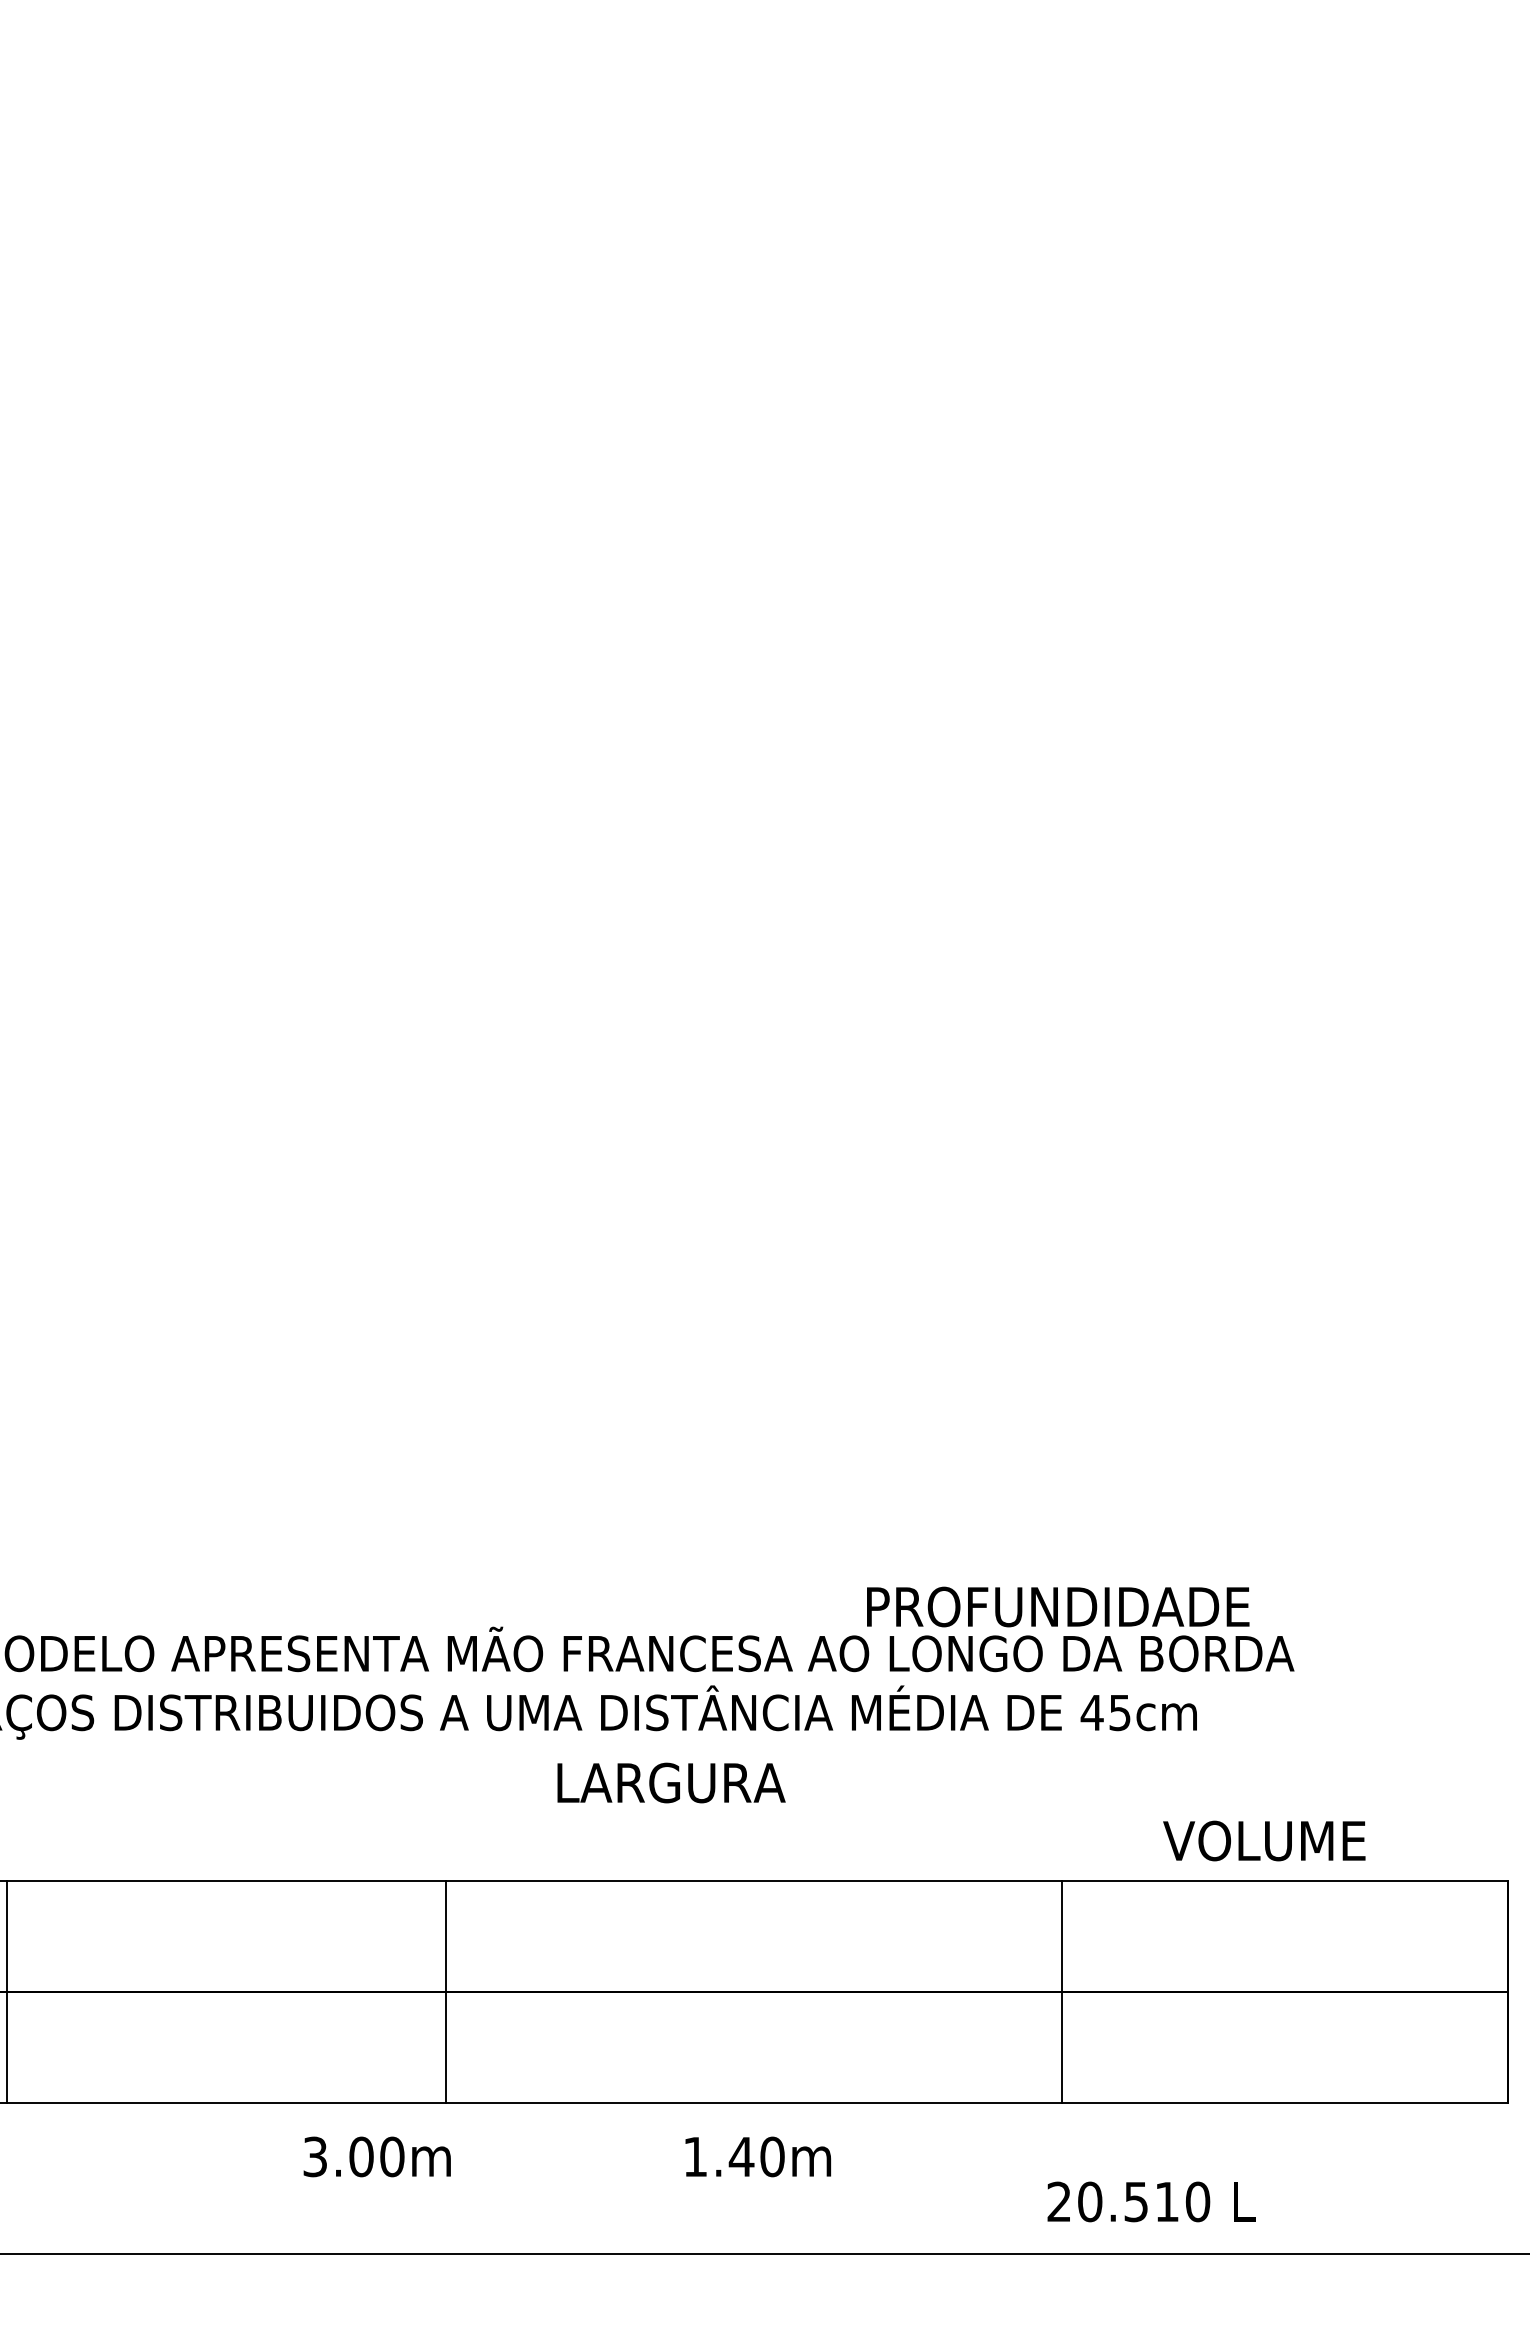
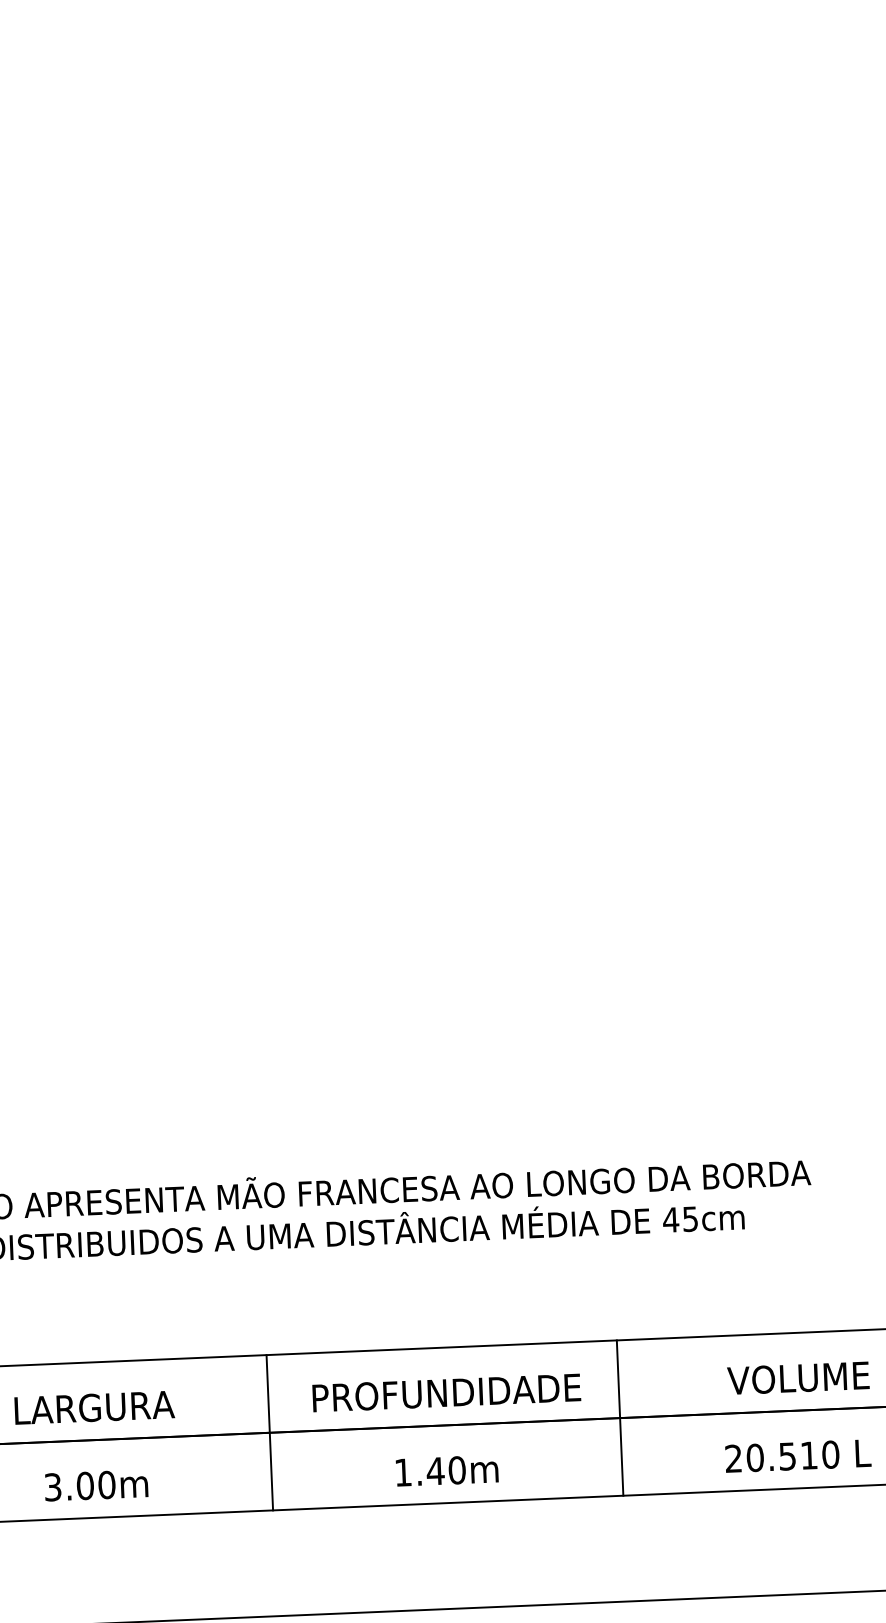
text: (1058, 1606) -> (446, 1392), moved
text: (671, 1782) -> (94, 1407), moved
text: (1264, 1840) -> (798, 1377), moved
line: (445, 1992) -> (269, 1433), moved
line: (1061, 1992) -> (619, 1418), moved
text: (376, 2156) -> (95, 1485), moved
text: (758, 2156) -> (447, 1470), moved
text: (1151, 2201) -> (798, 1455), moved

